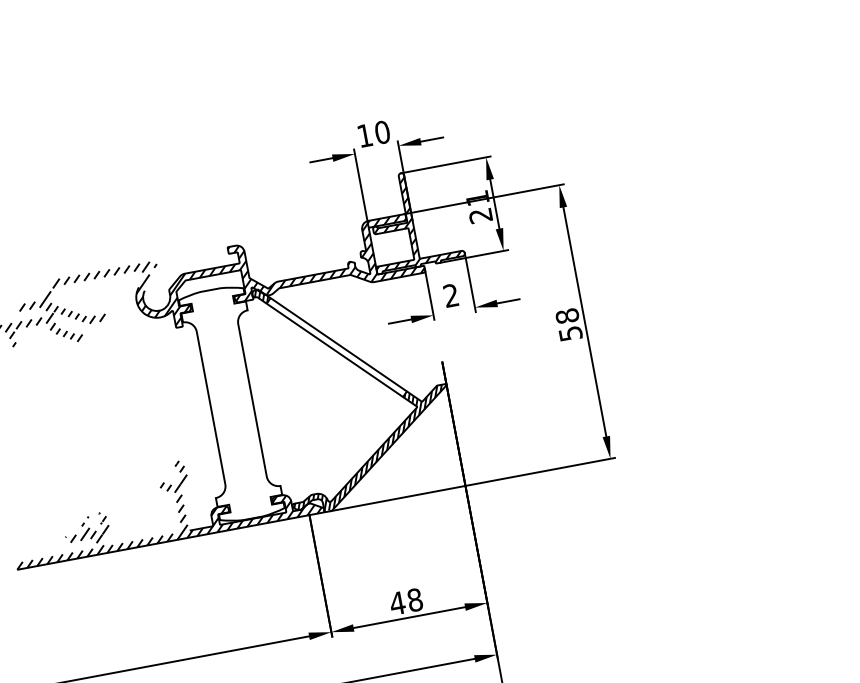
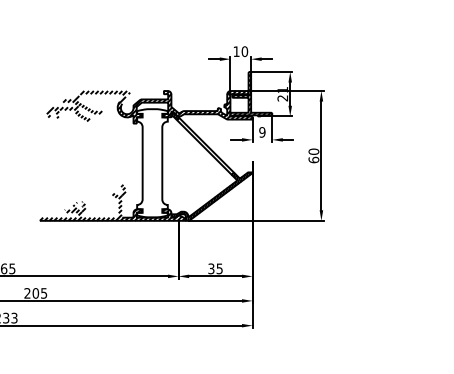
text: (451, 295) -> (262, 132), 2 -> 9
text: (568, 324) -> (313, 155), 58 -> 60
text: (406, 600) -> (215, 268), 48 -> 35

